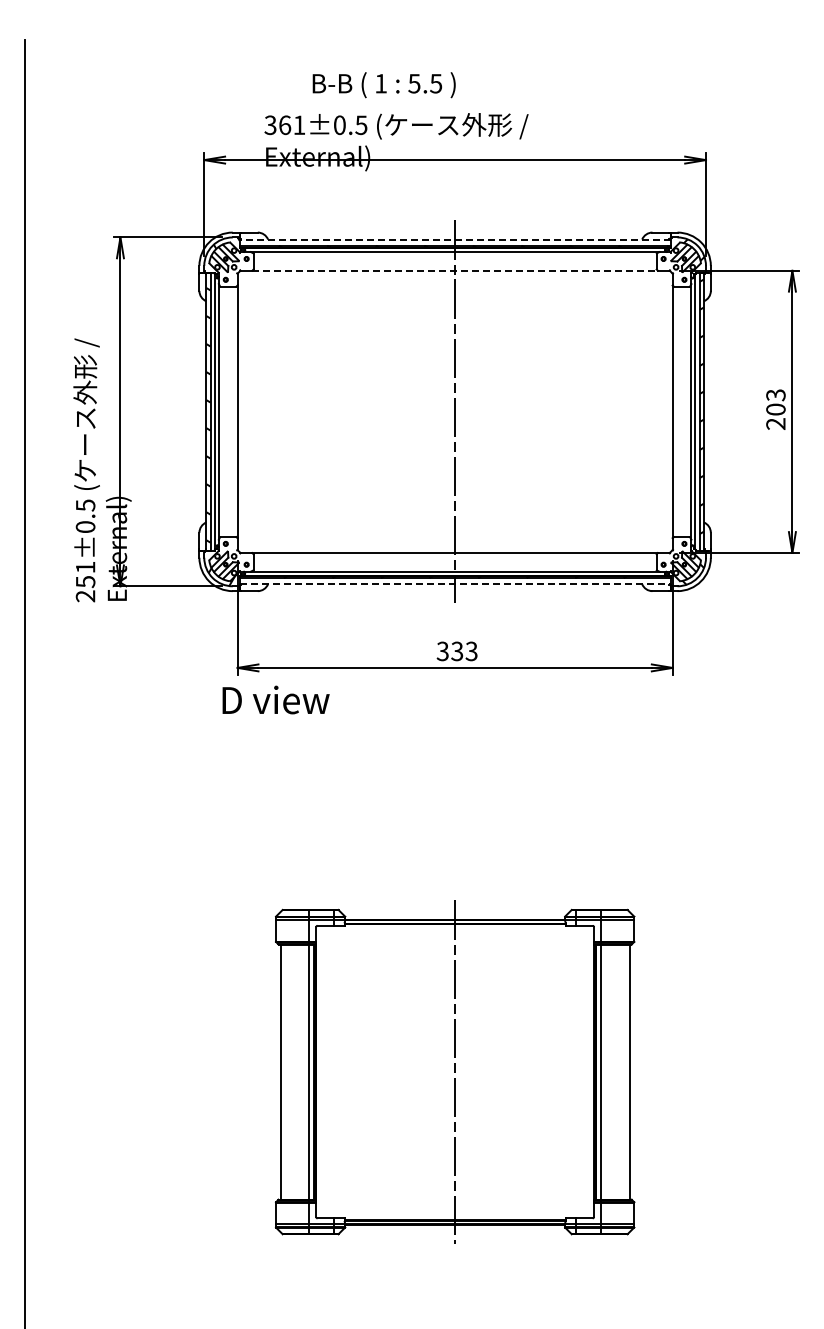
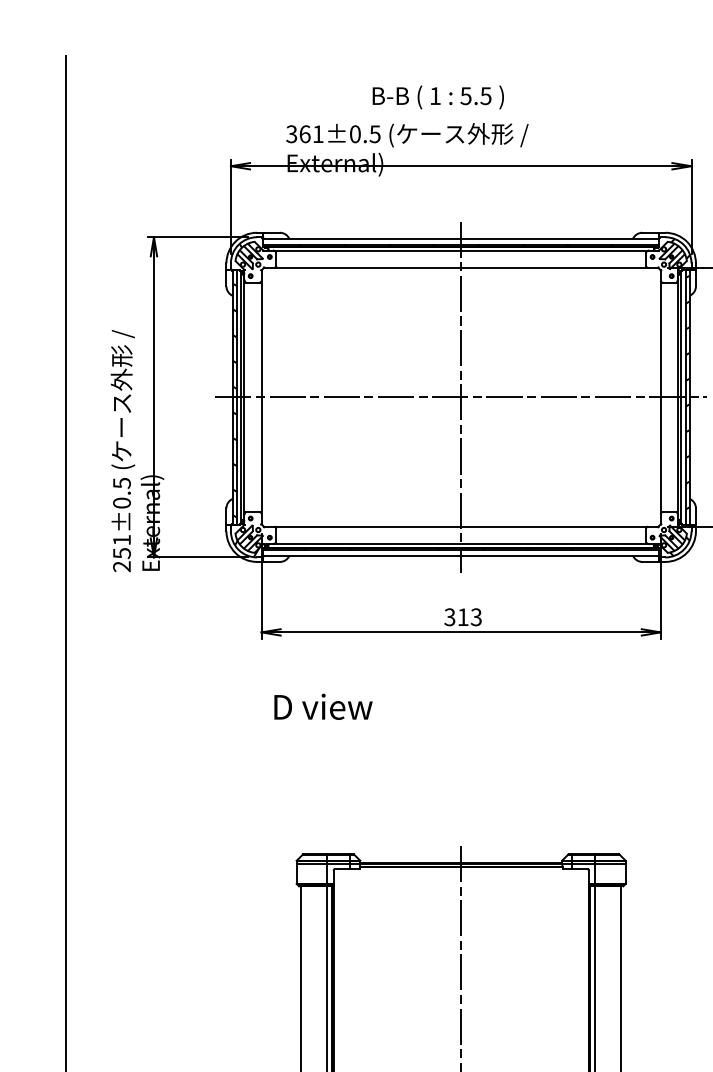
text: (383, 85) -> (437, 97), moved
line: (454, 239) -> (460, 239), dashed -> solid
line: (455, 270) -> (461, 267), dashed -> solid
line: (455, 411) -> (461, 397), added
line: (455, 584) -> (461, 555), dashed -> solid
text: (457, 651) -> (463, 617), 333 -> 313
text: (275, 699) -> (322, 706), moved

